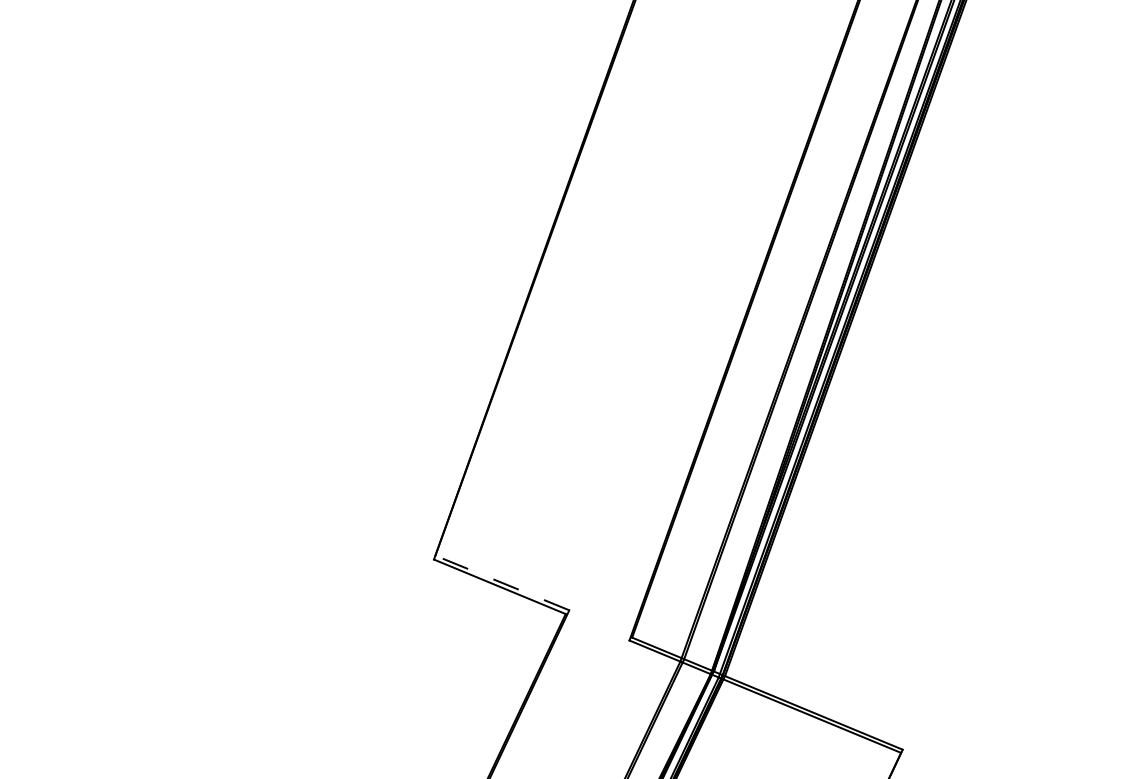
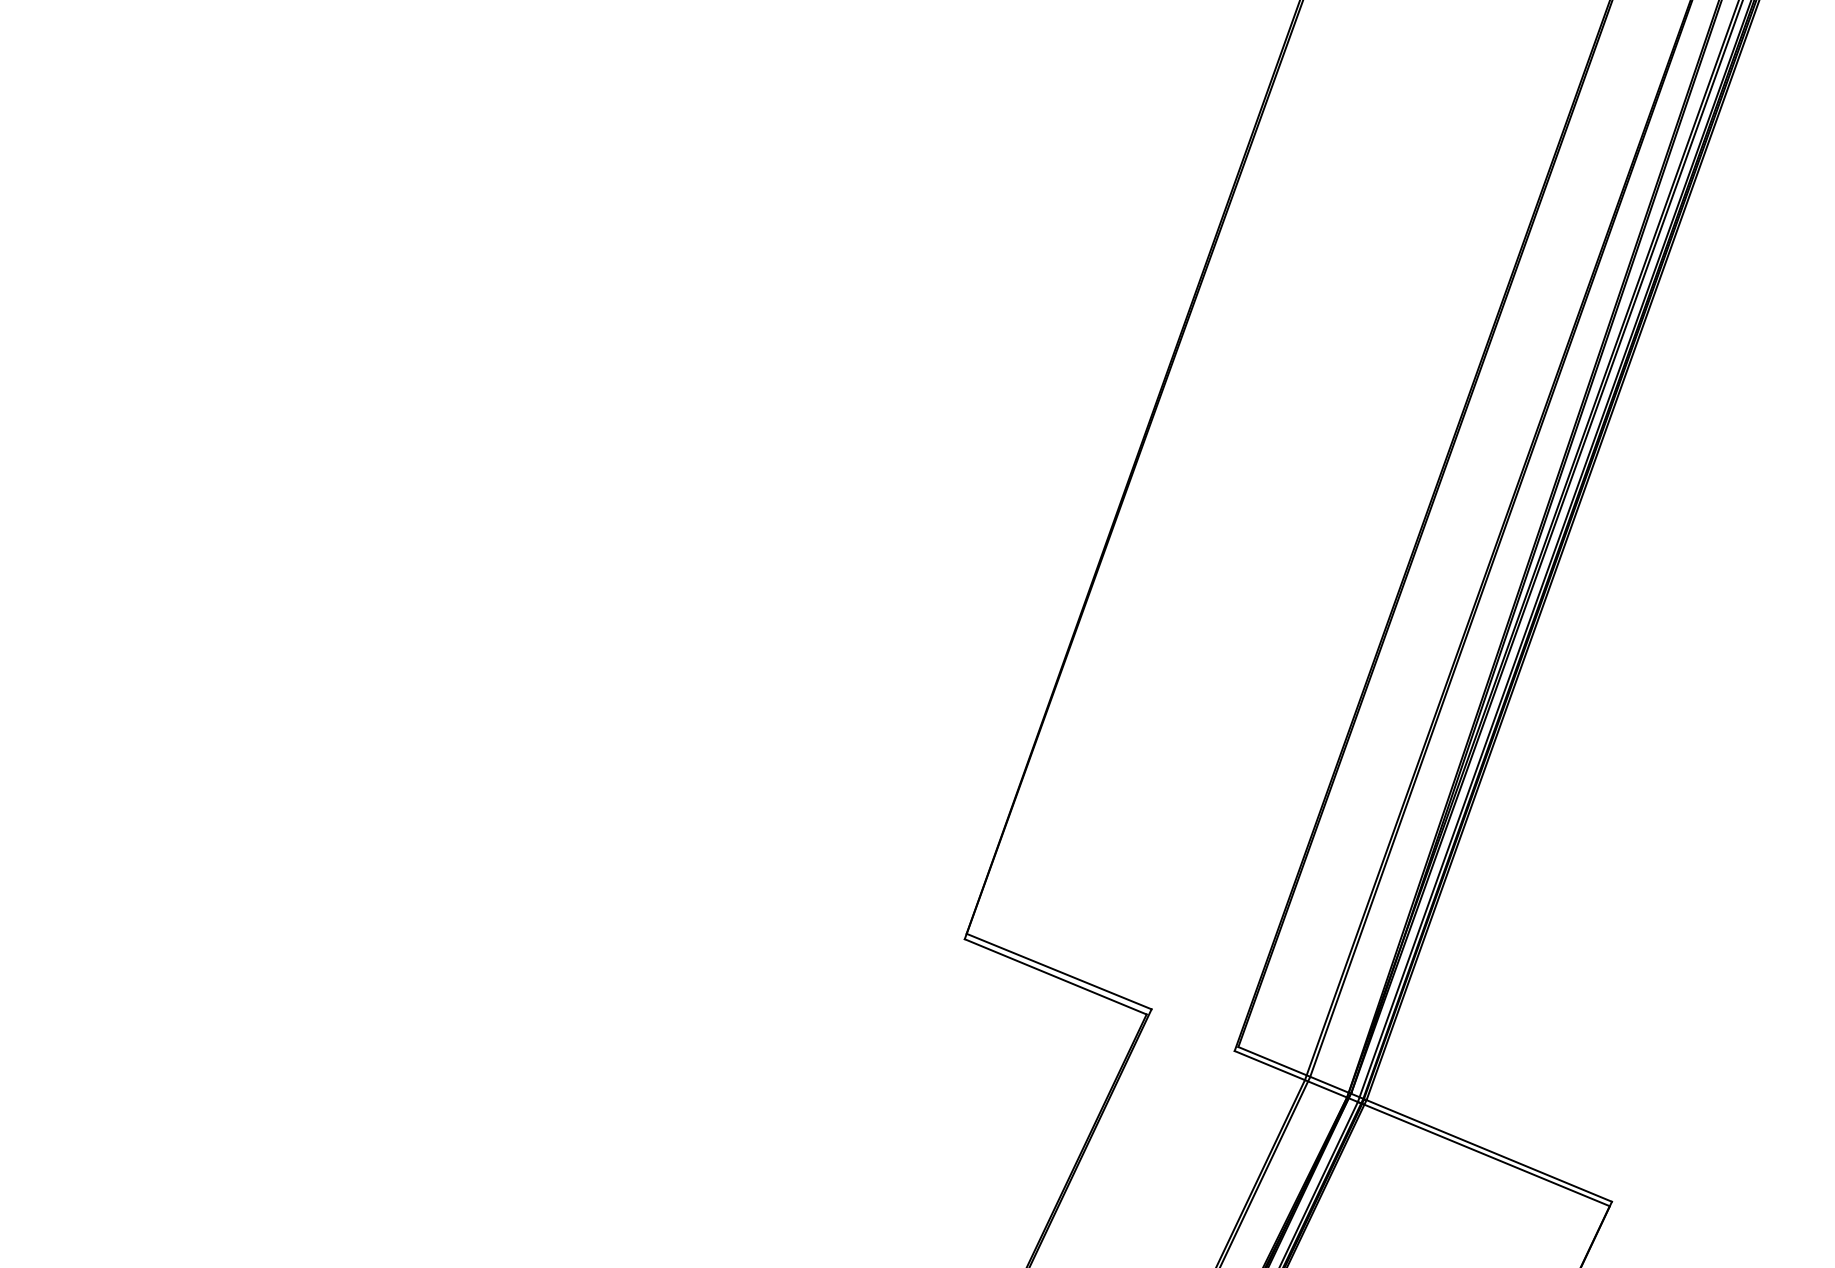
line: (502, 582) -> (1059, 971), dashed -> solid

